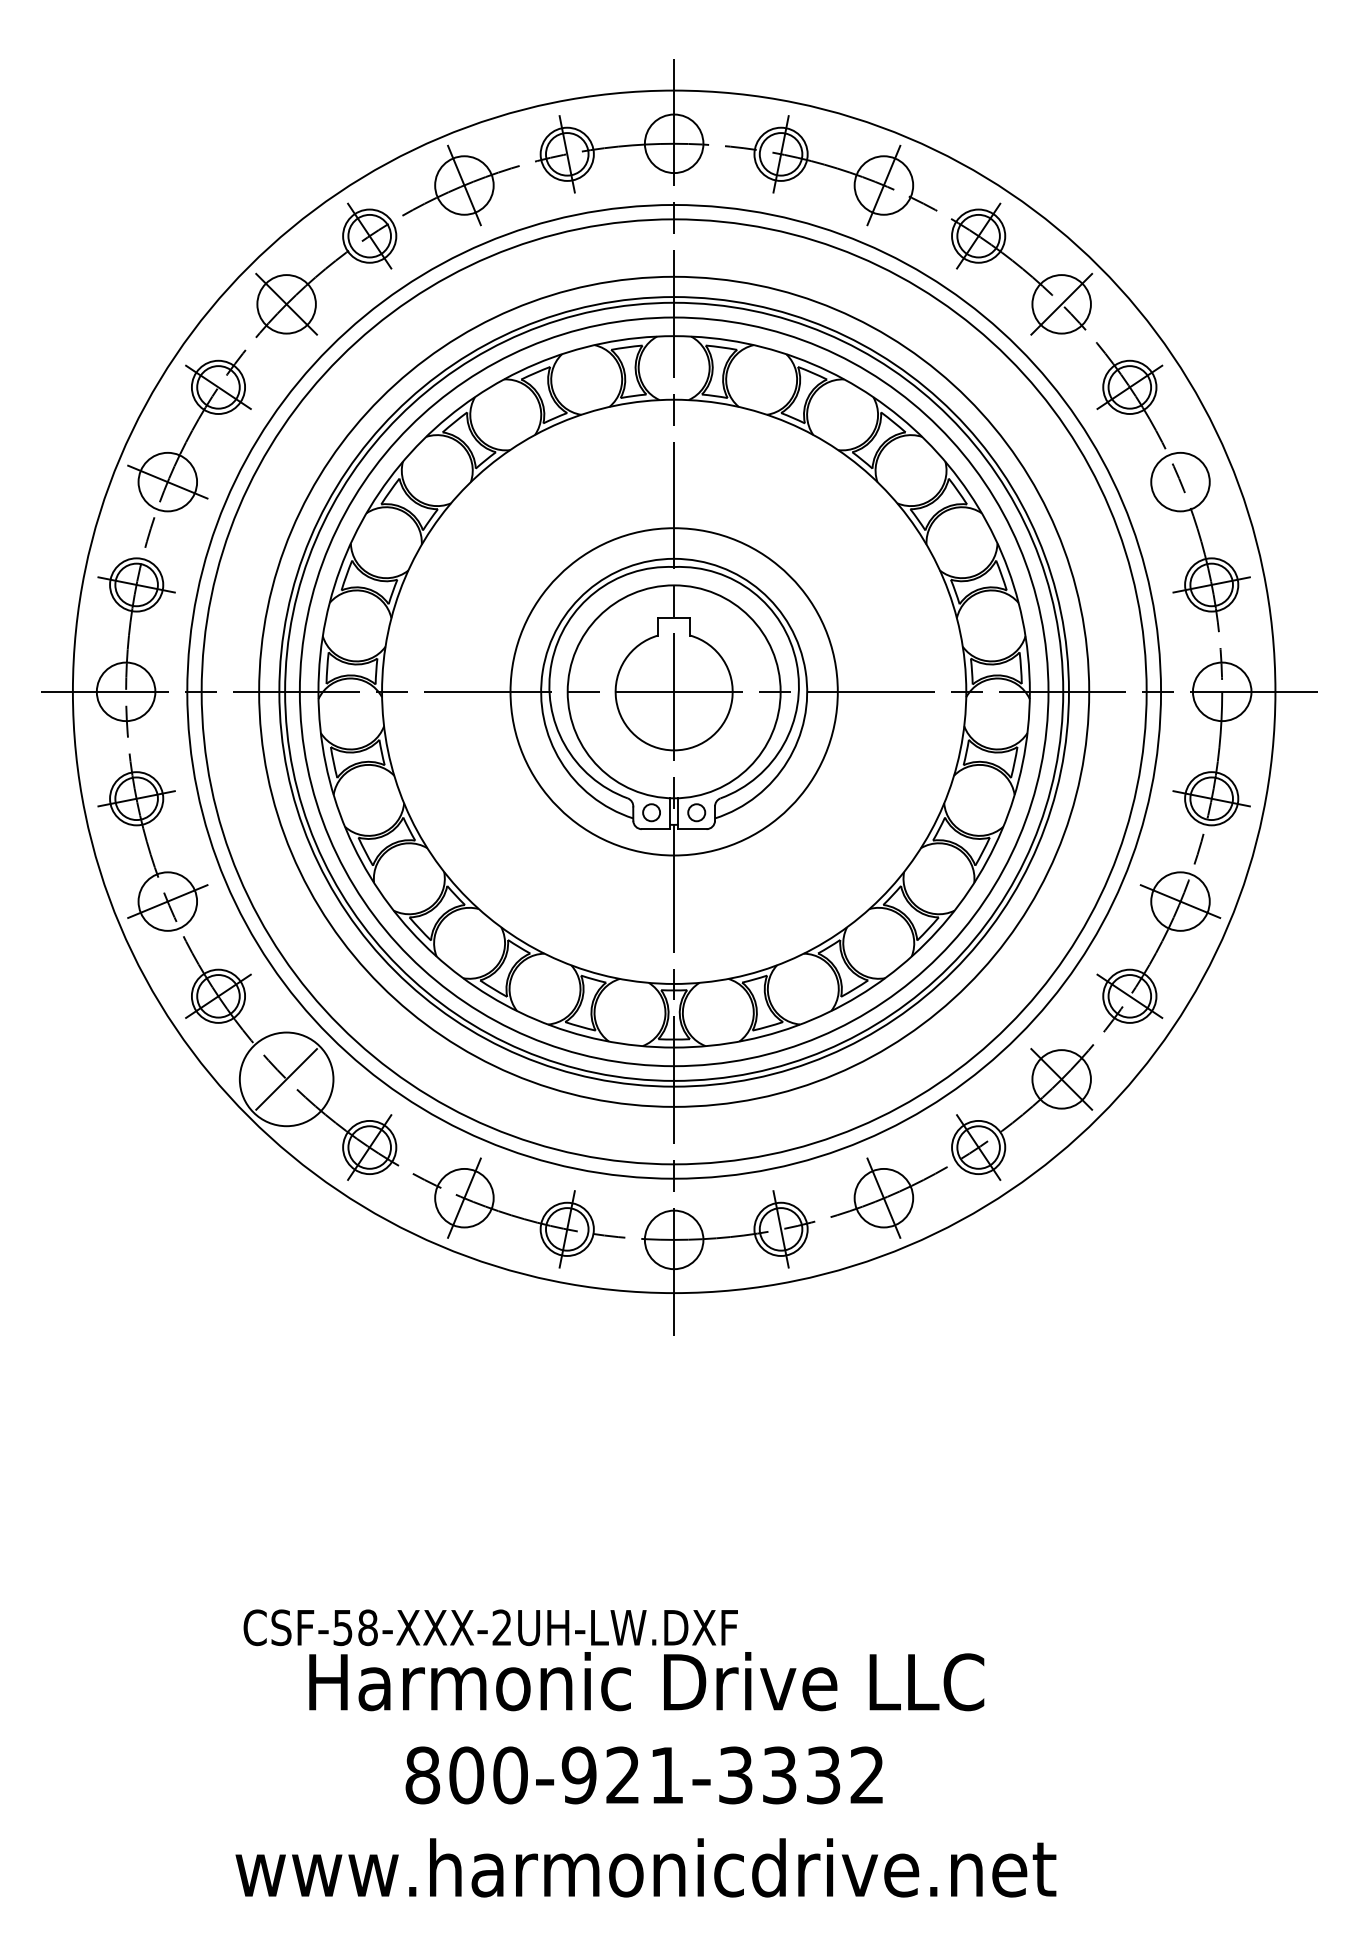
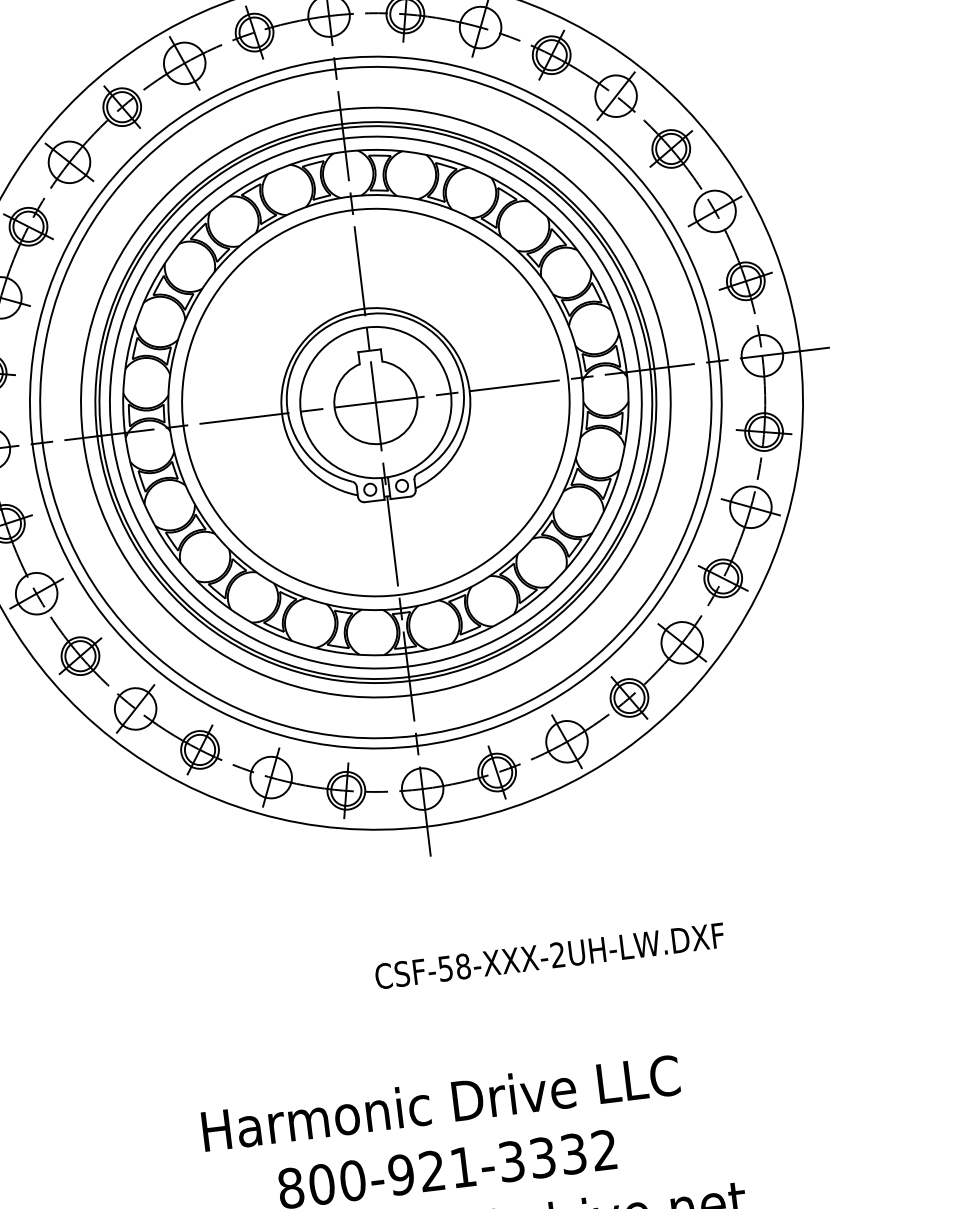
line: (1180, 481) -> (715, 211), added
circle: (673, 691) -> (375, 402), size x1.67
circle: (286, 1079) -> (135, 709), size x0.62
text: (490, 1627) -> (549, 955), moved

